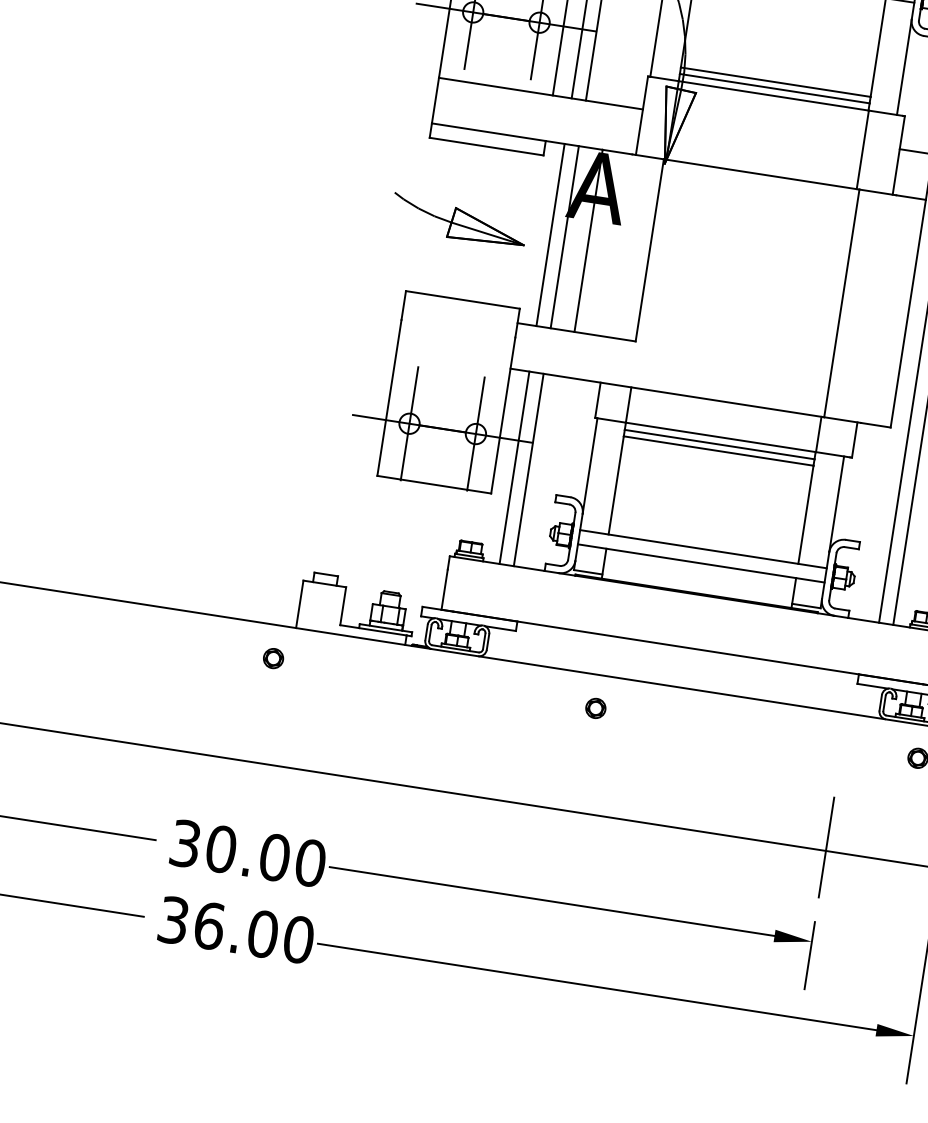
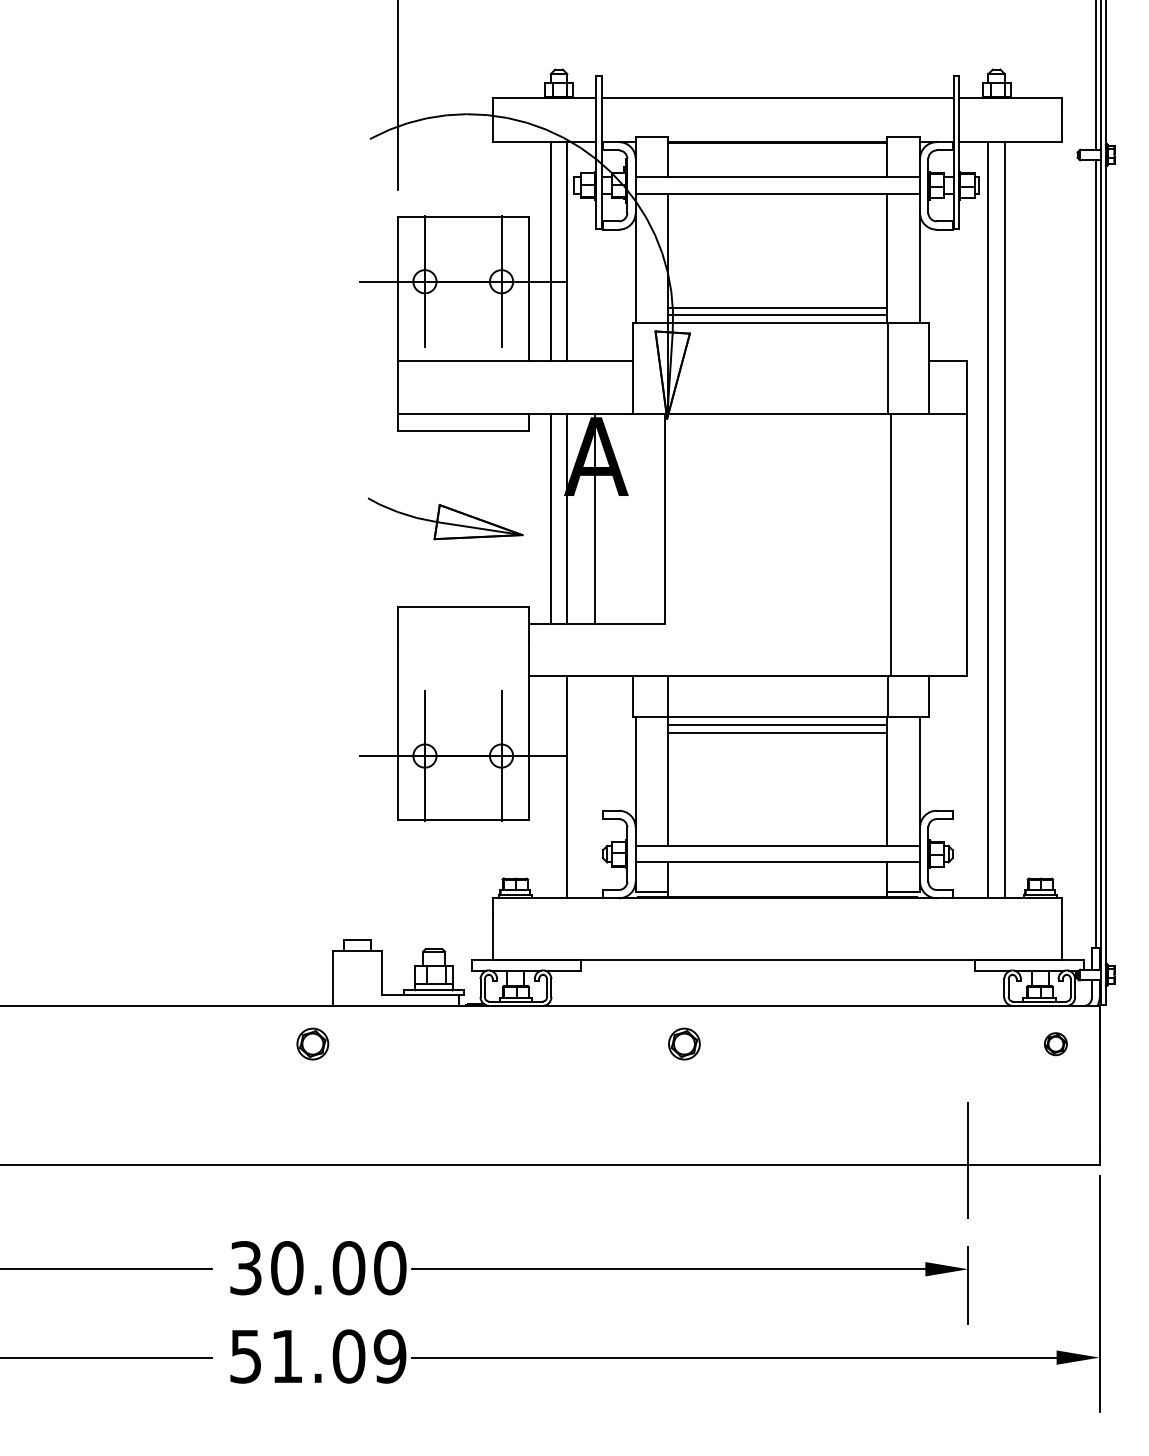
line: (514, 467) -> (550, 787), removed
part: (273, 658) -> (312, 1044), size x1.4
part: (595, 708) -> (684, 1044), size x1.4
text: (236, 930) -> (318, 1356), 36.00 -> 51.09

